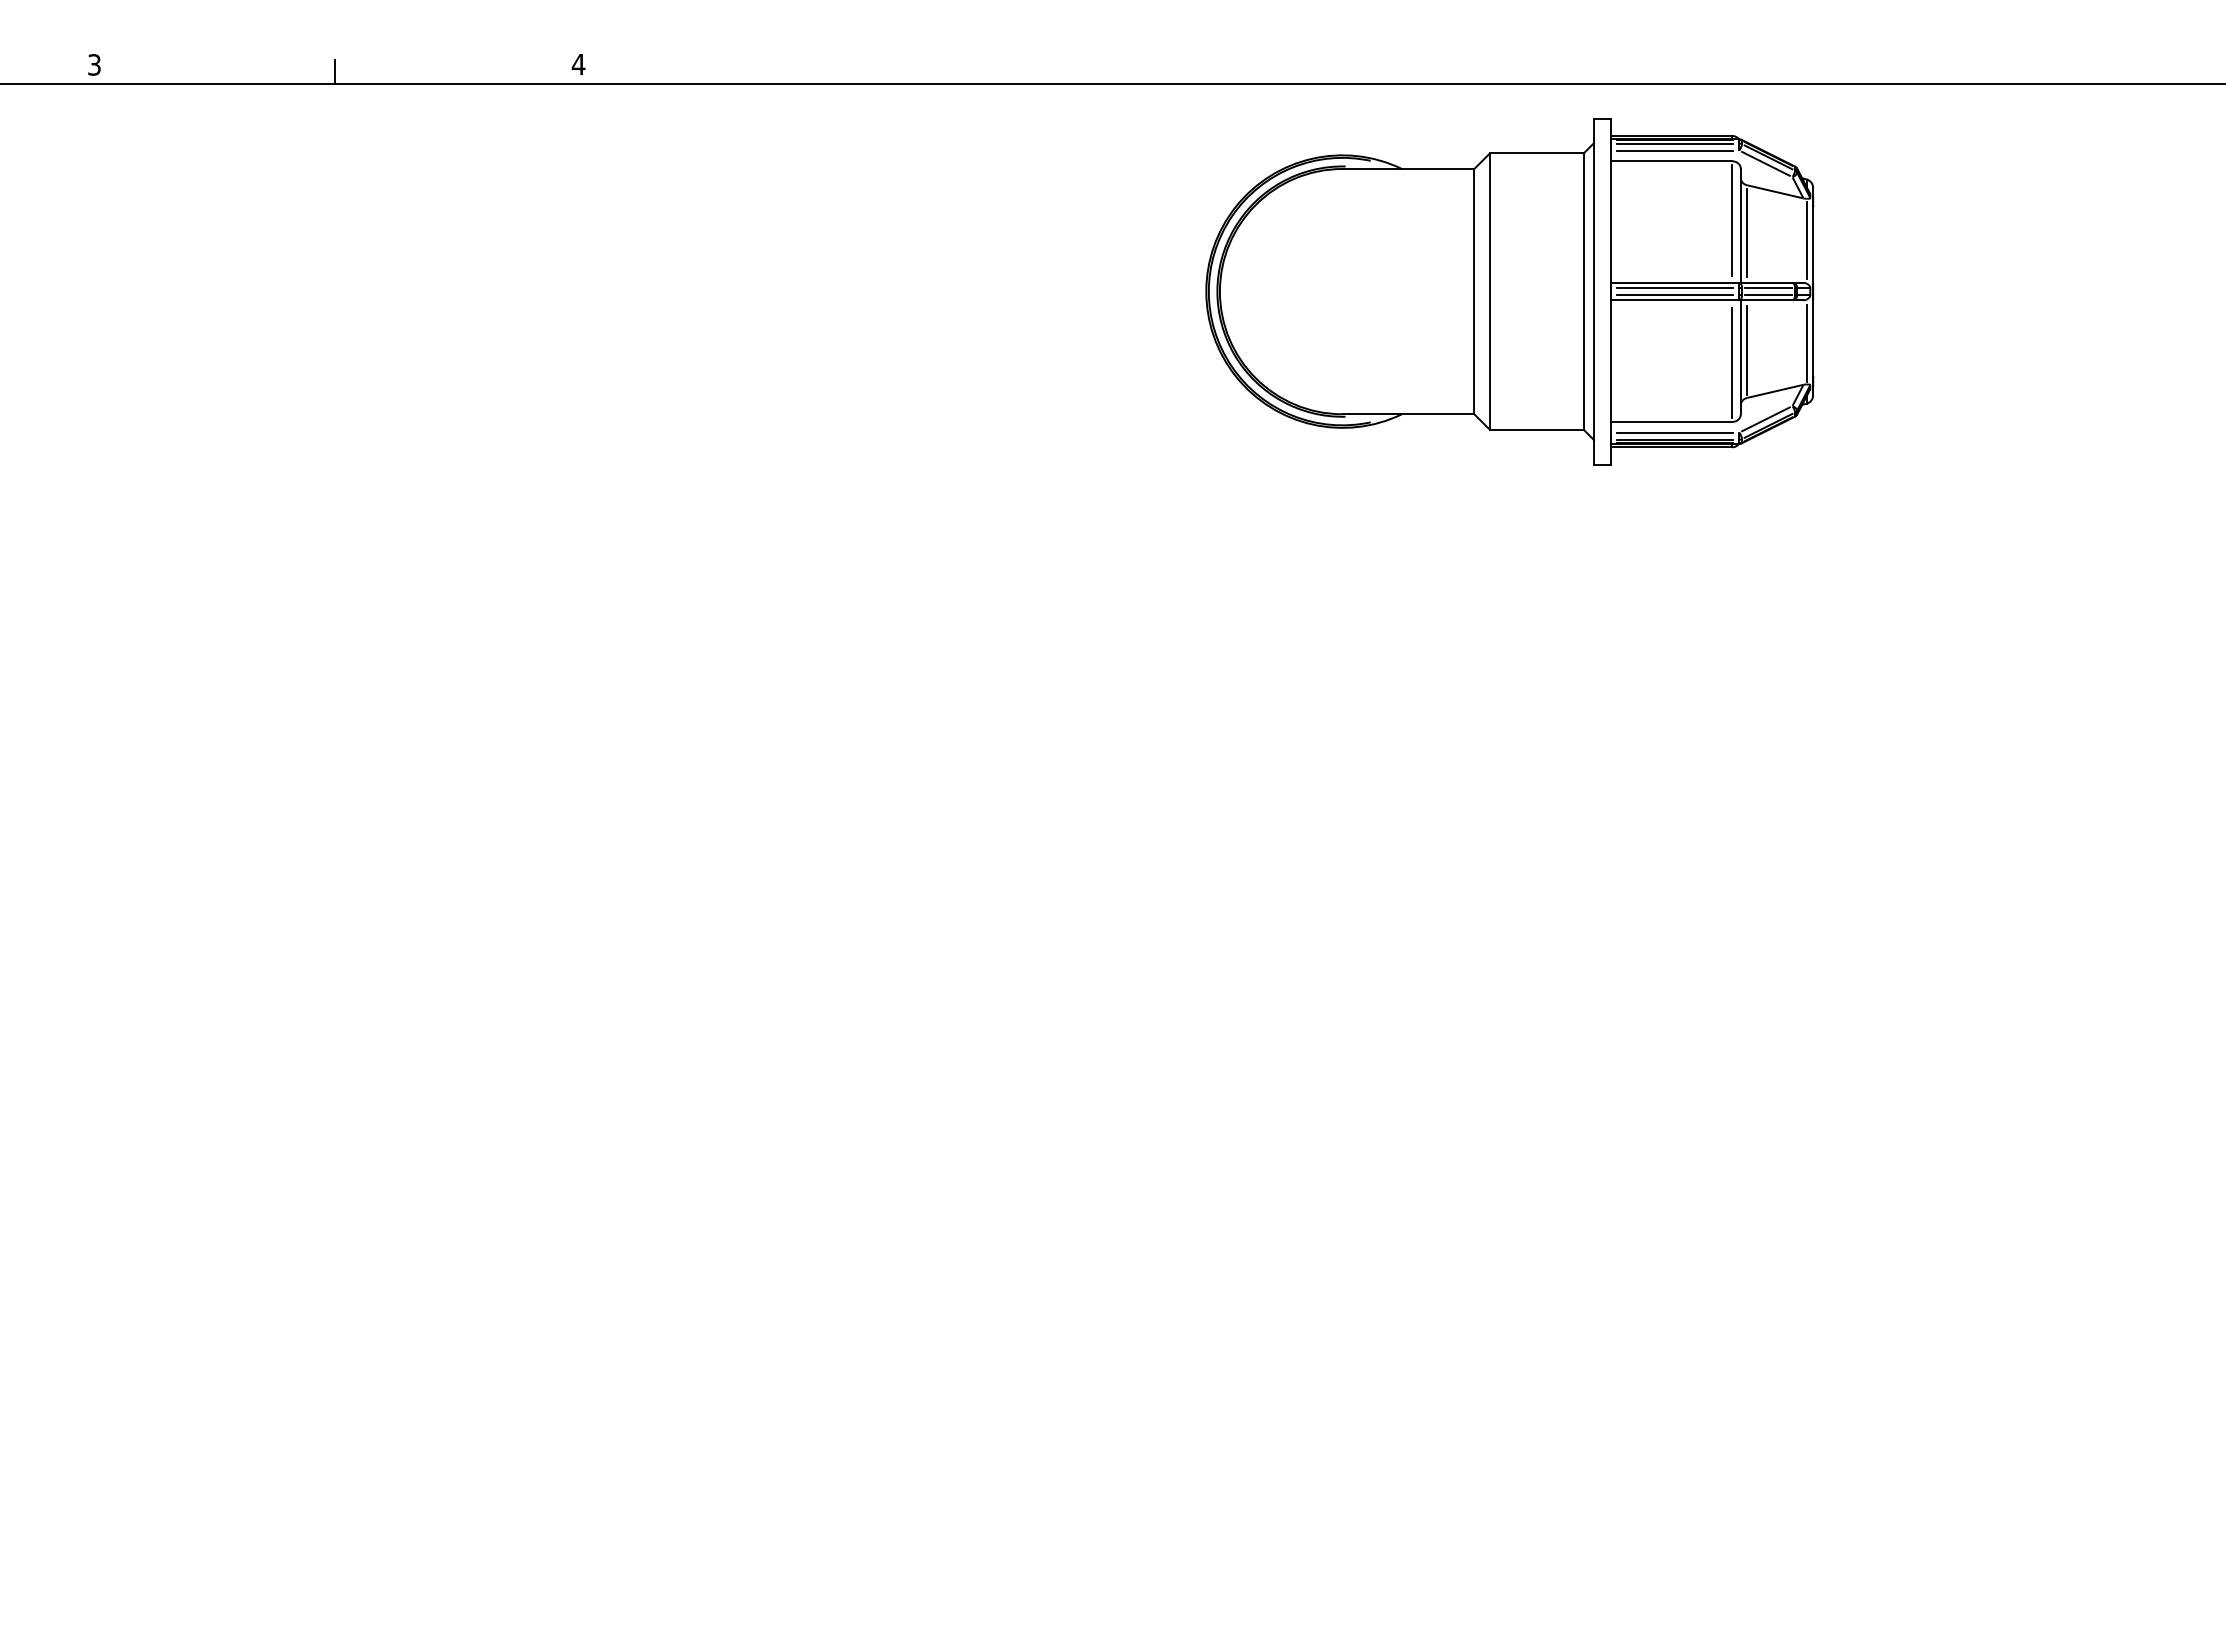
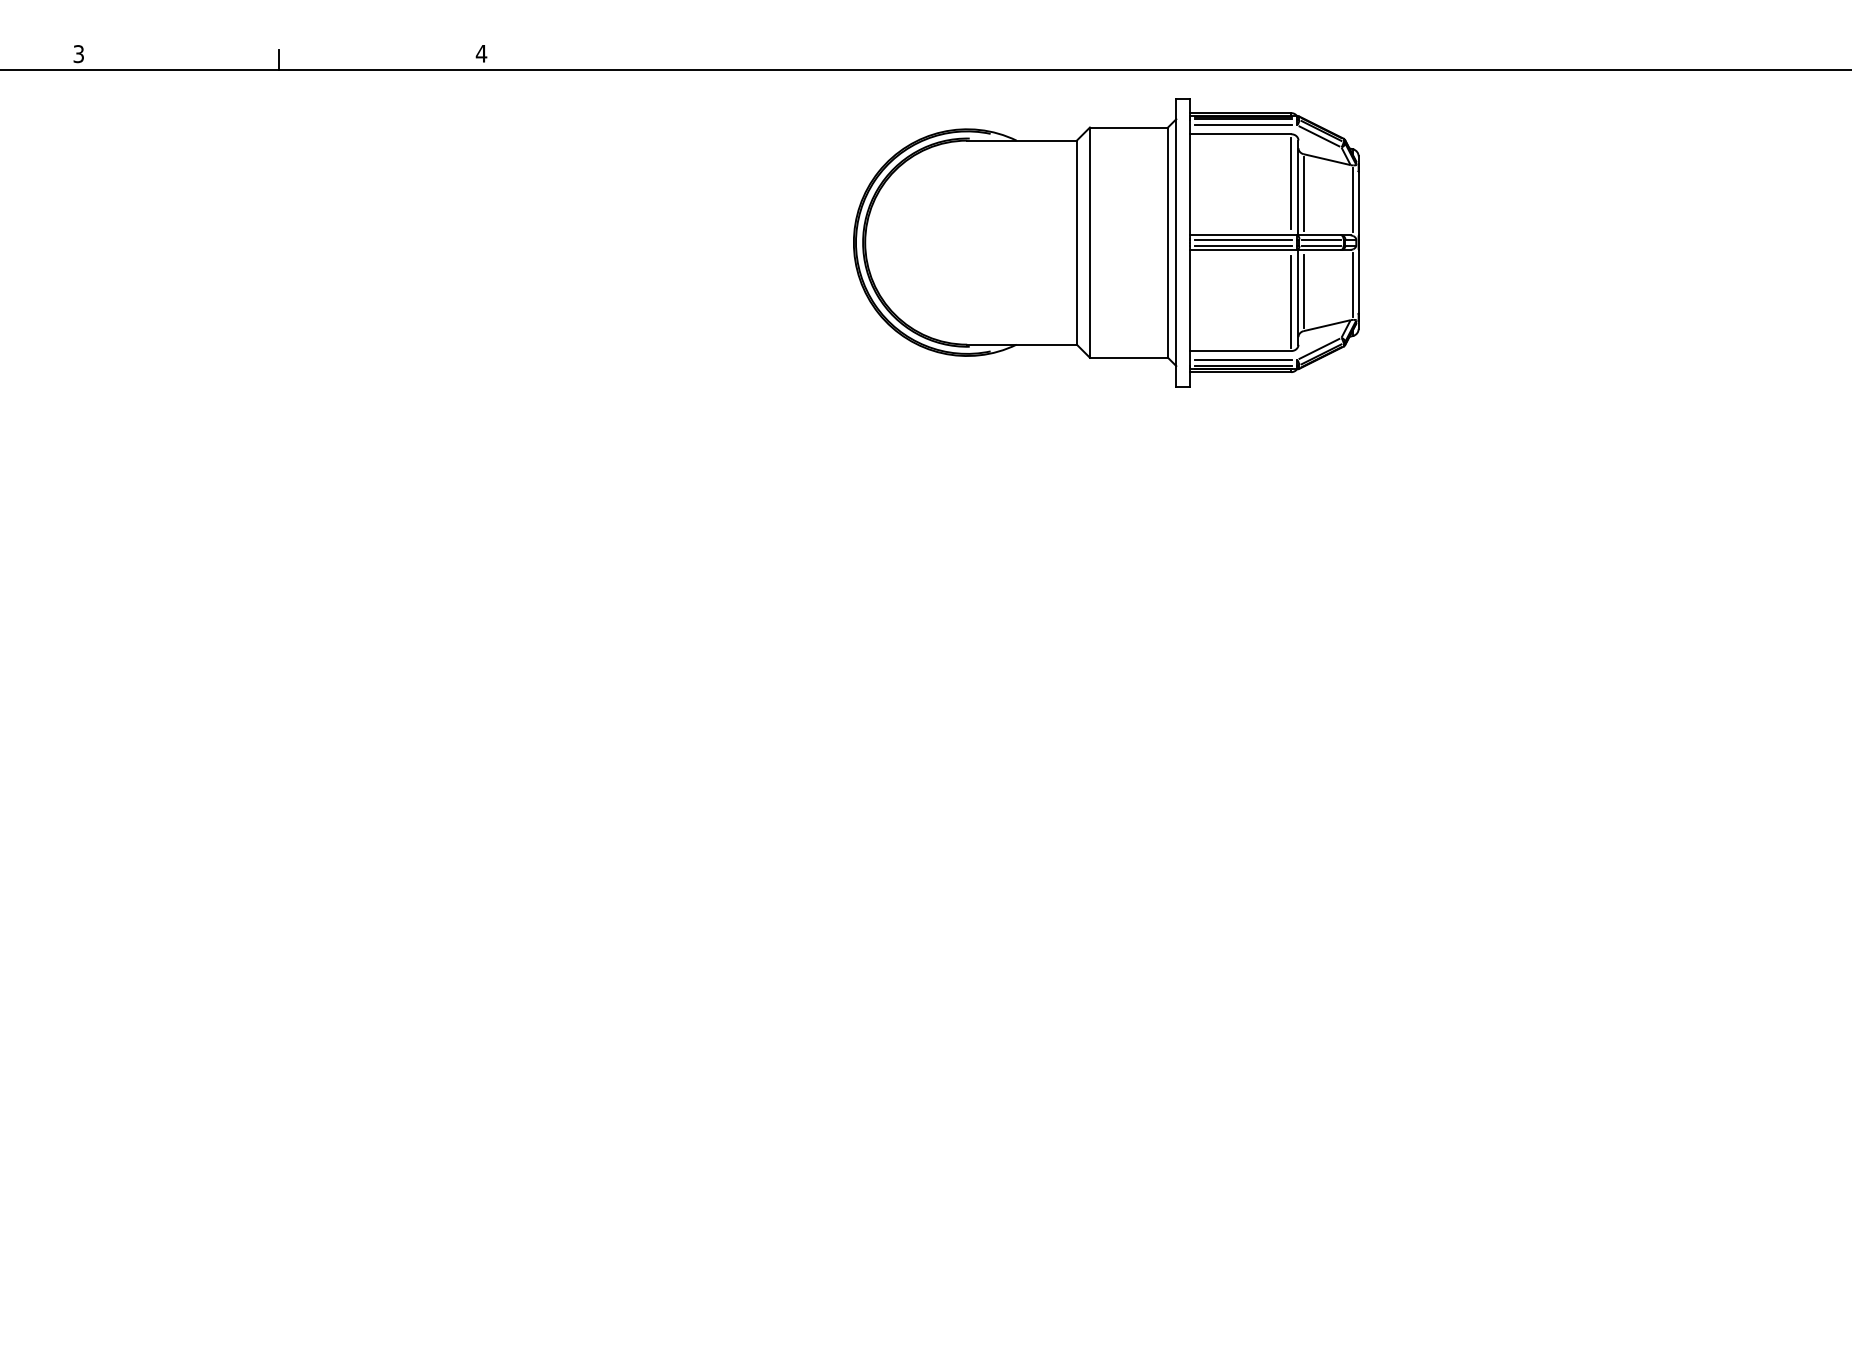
part: (1509, 291) -> (1106, 242), moved

